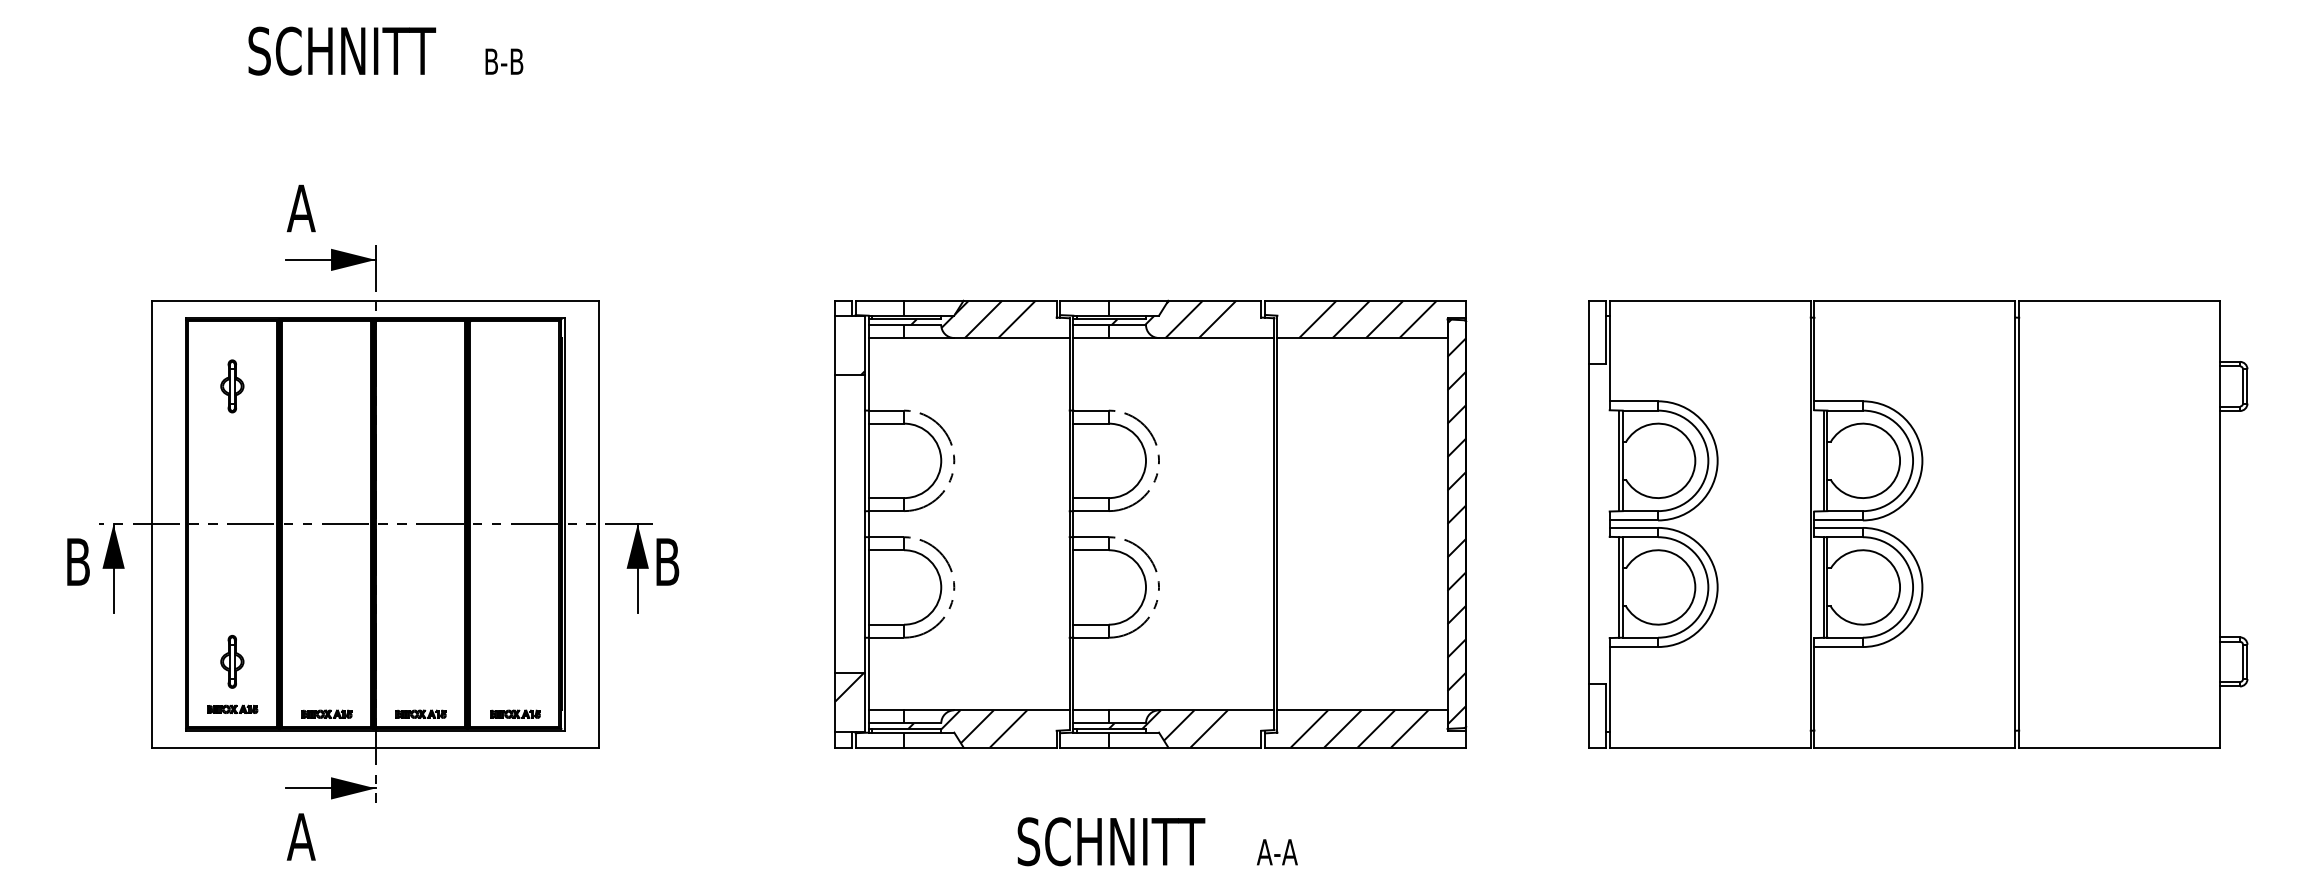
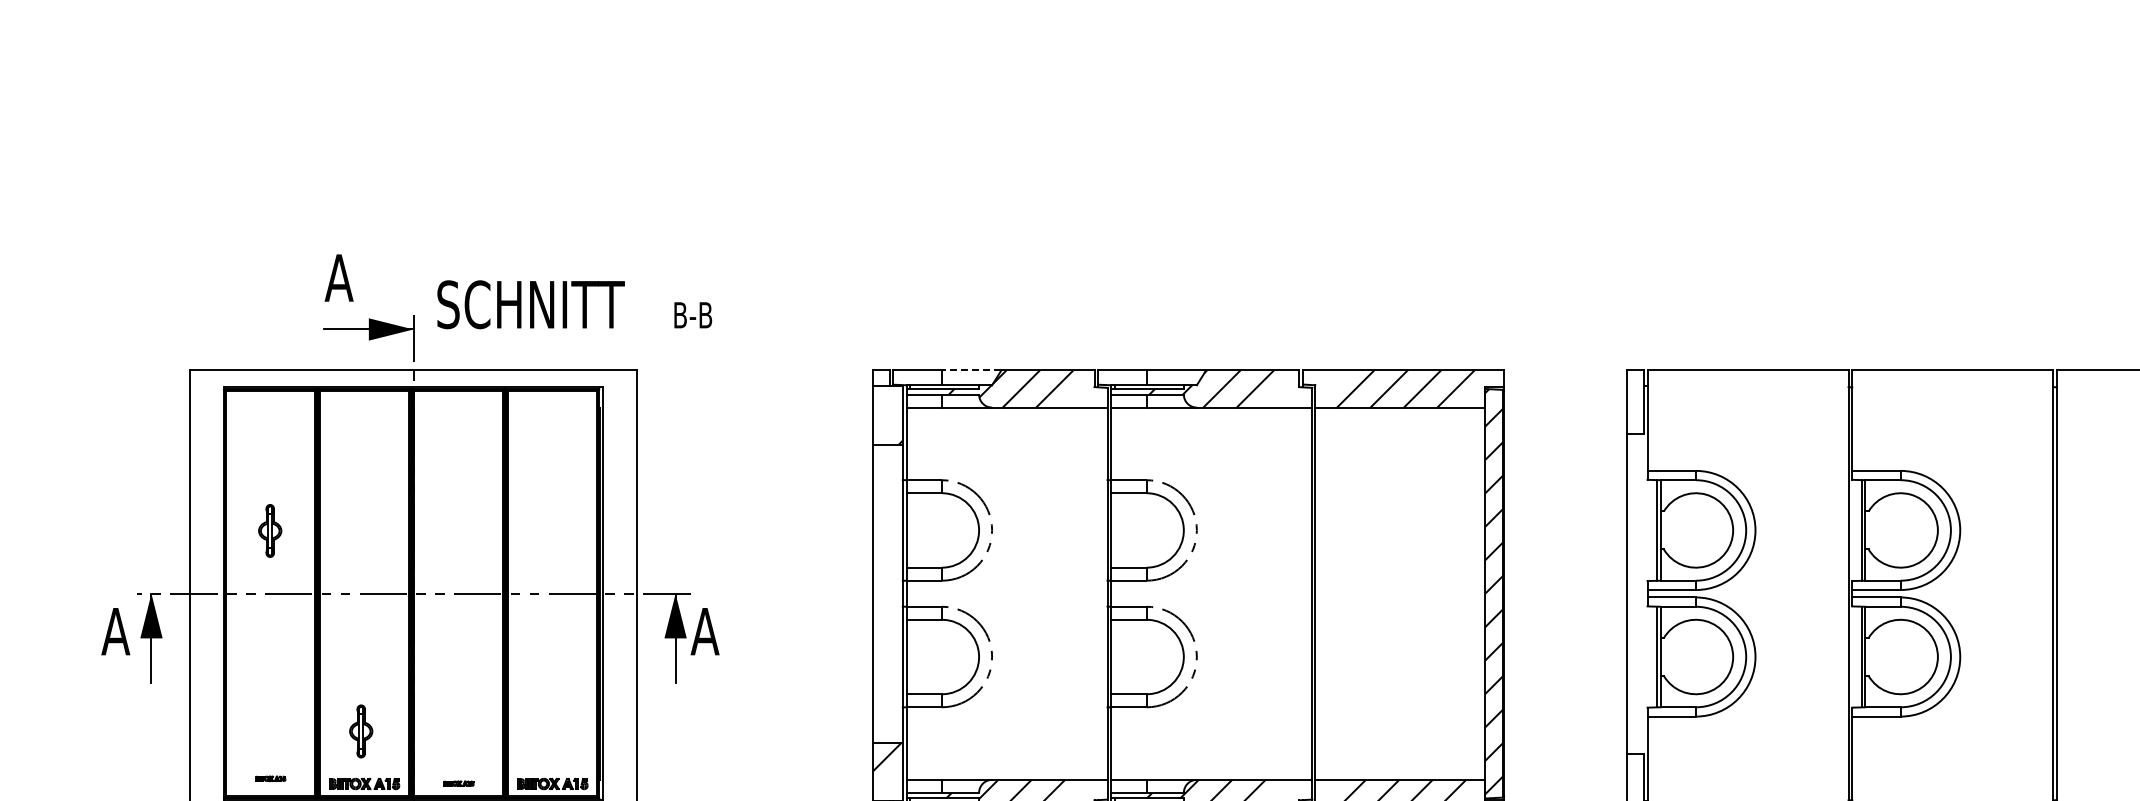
text: (385, 50) -> (574, 304), moved
line: (933, 300) -> (971, 370), solid -> dashed
part: (232, 386) -> (270, 531), moved
text: (77, 561) -> (115, 631), B -> A
text: (666, 561) -> (704, 631), B -> A
part: (232, 661) -> (361, 731), moved
part: (232, 708) -> (270, 778), size x0.6
part: (326, 713) -> (364, 783), size x1.4
part: (420, 713) -> (458, 783), size x0.6
part: (515, 713) -> (553, 783), size x1.4

